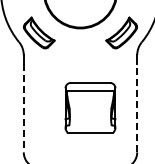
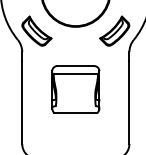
part: (90, 107) -> (75, 89), moved
line: (23, 108) -> (21, 102), dashed -> solid
line: (137, 108) -> (129, 102), dashed -> solid

